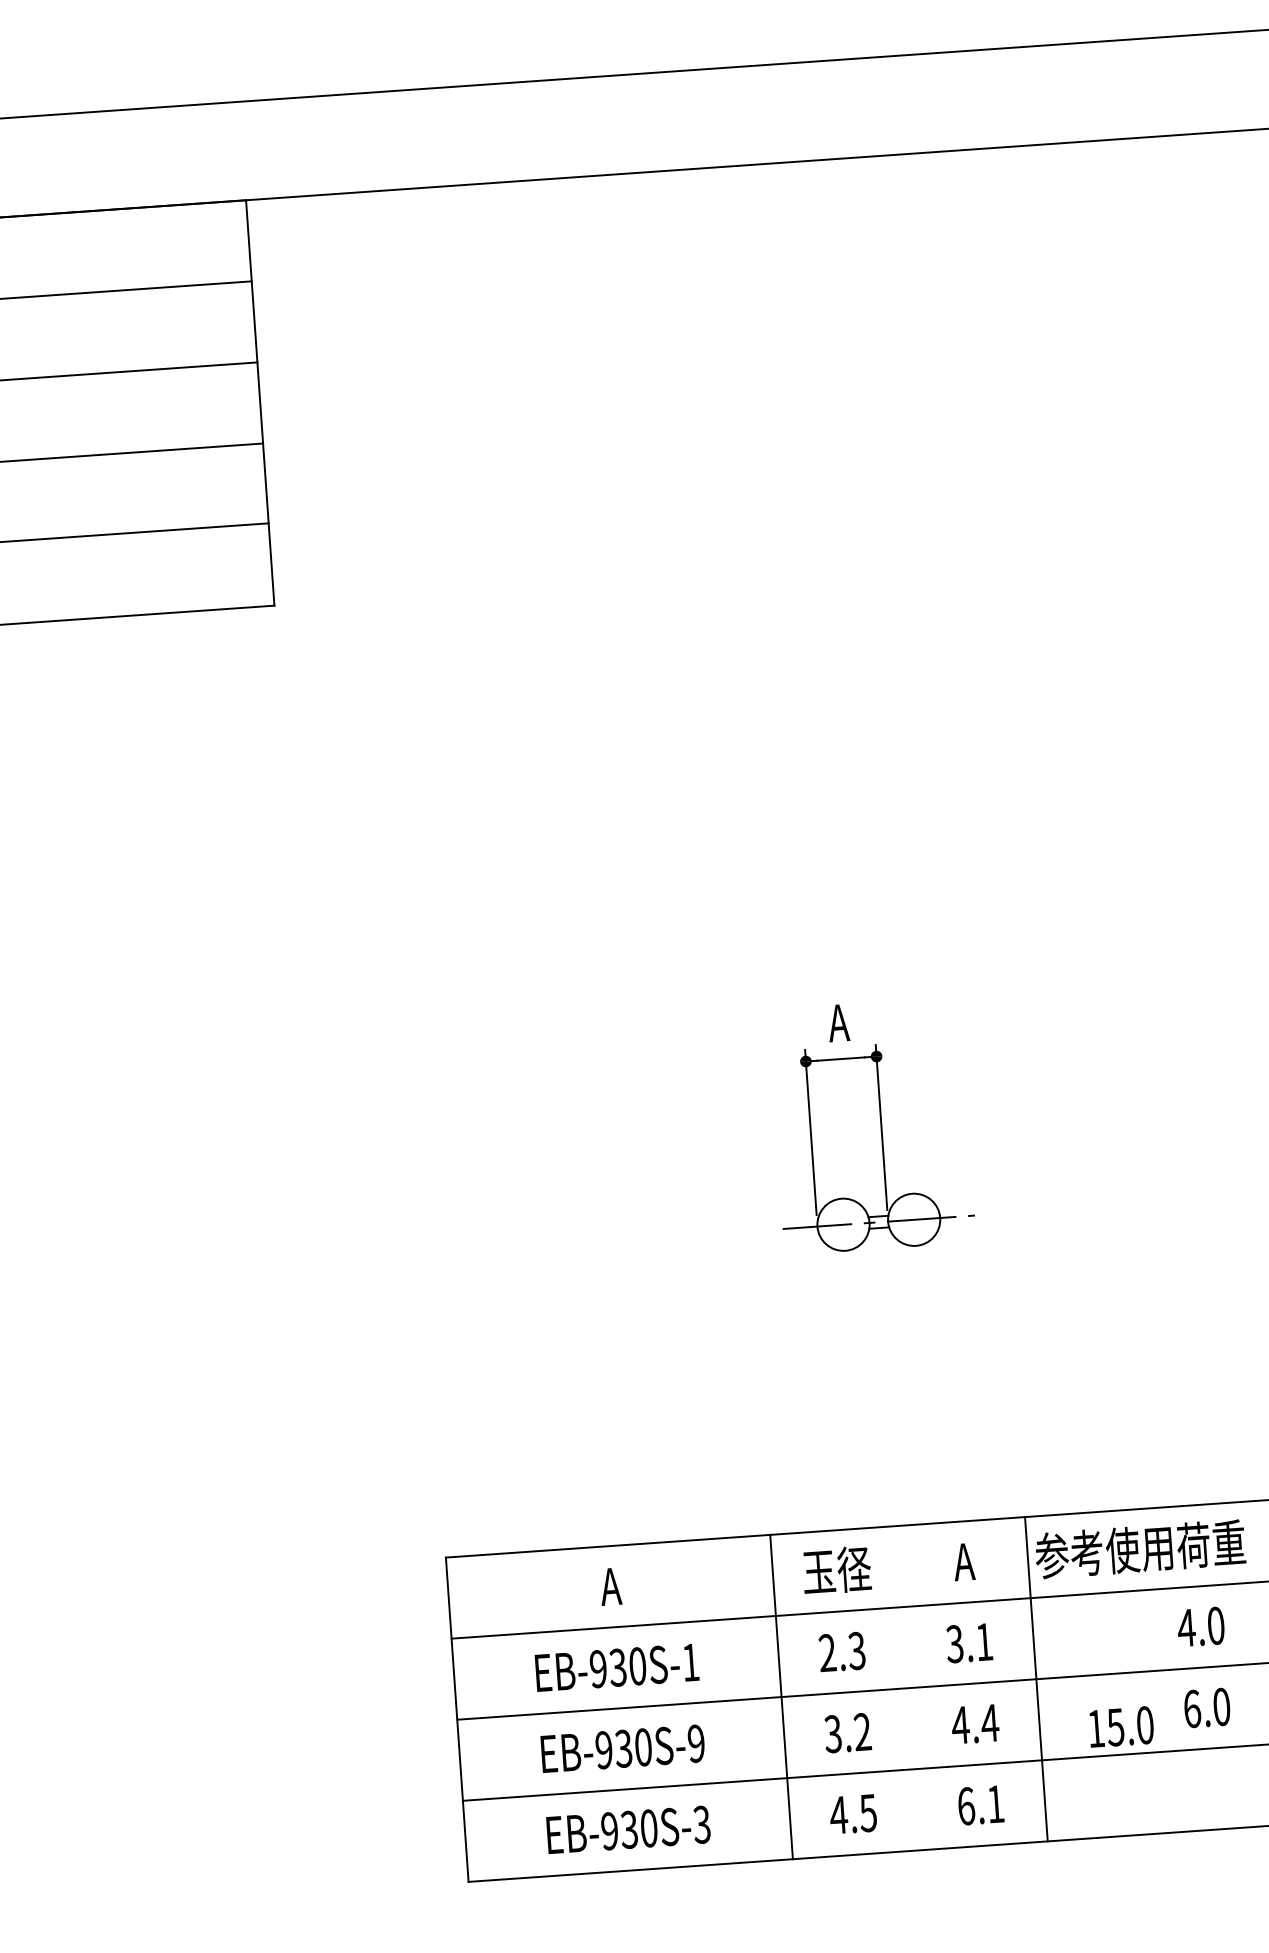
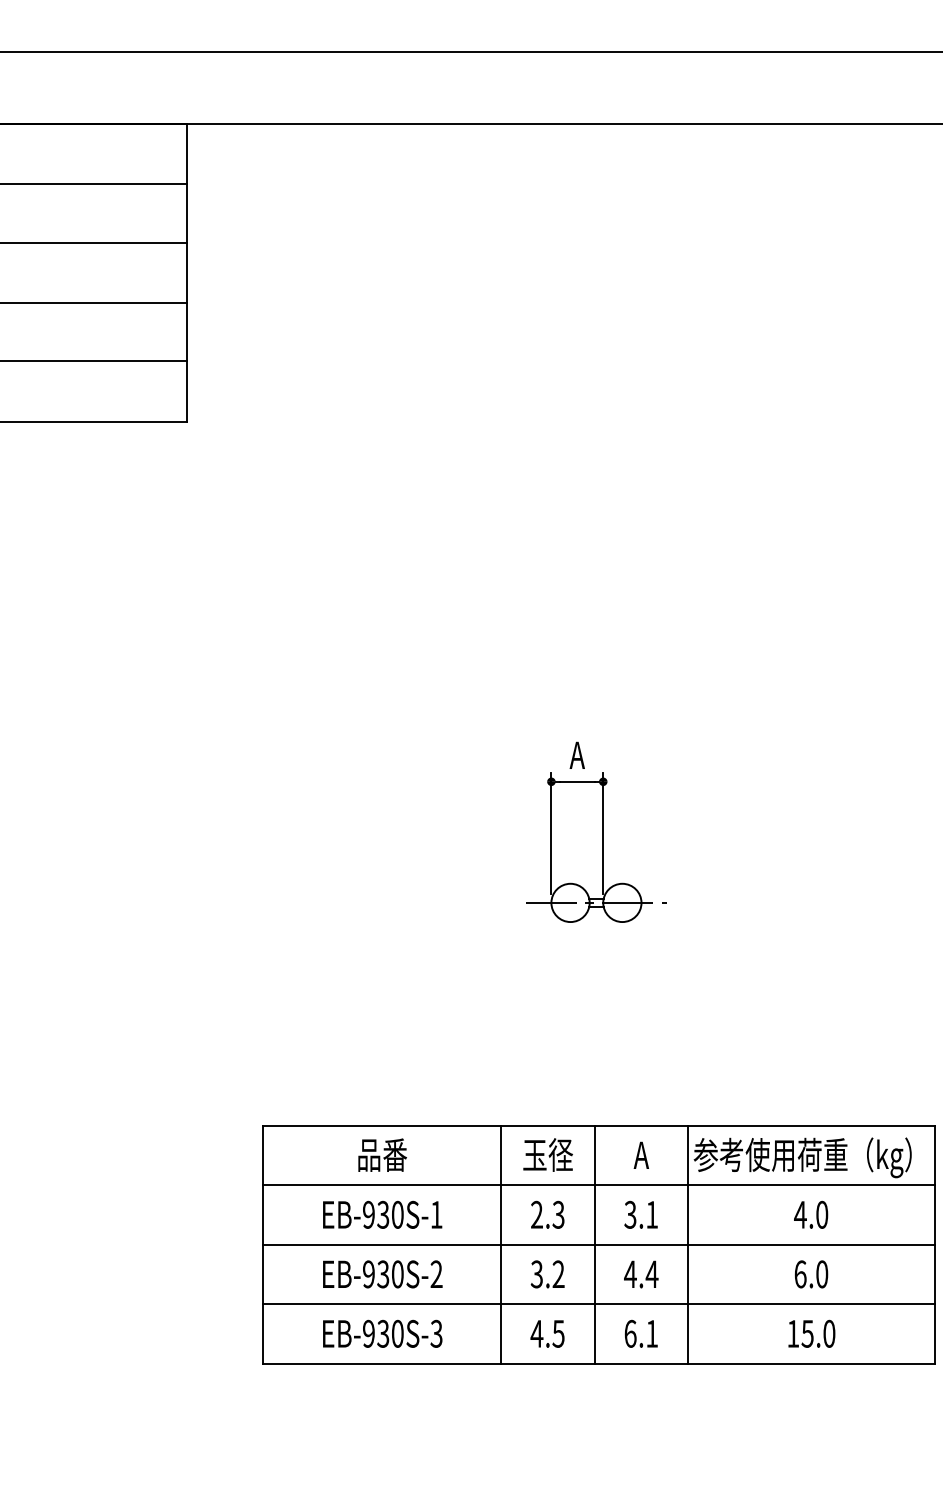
text: (611, 1585) -> (382, 1154), A -> 品番
line: (908, 1687) -> (594, 1244), added
text: (1120, 1726) -> (811, 1333), moved
text: (696, 1743) -> (436, 1274), EB-930S-9 -> EB-930S-2

